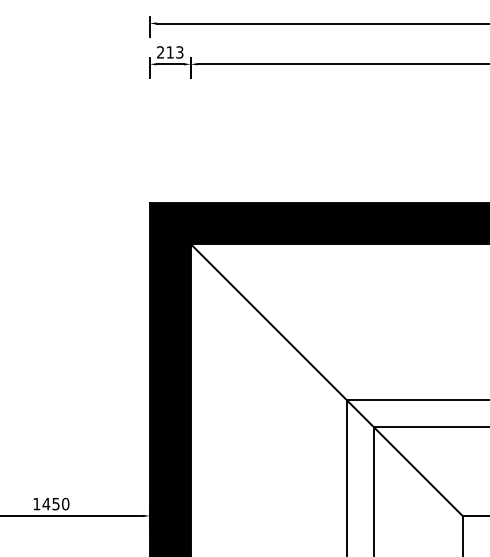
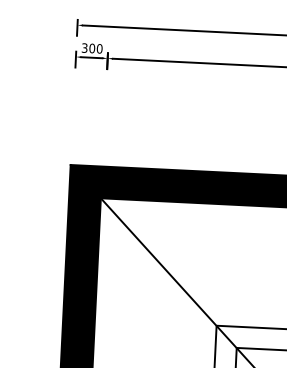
text: (170, 52) -> (92, 48), 213 -> 300

